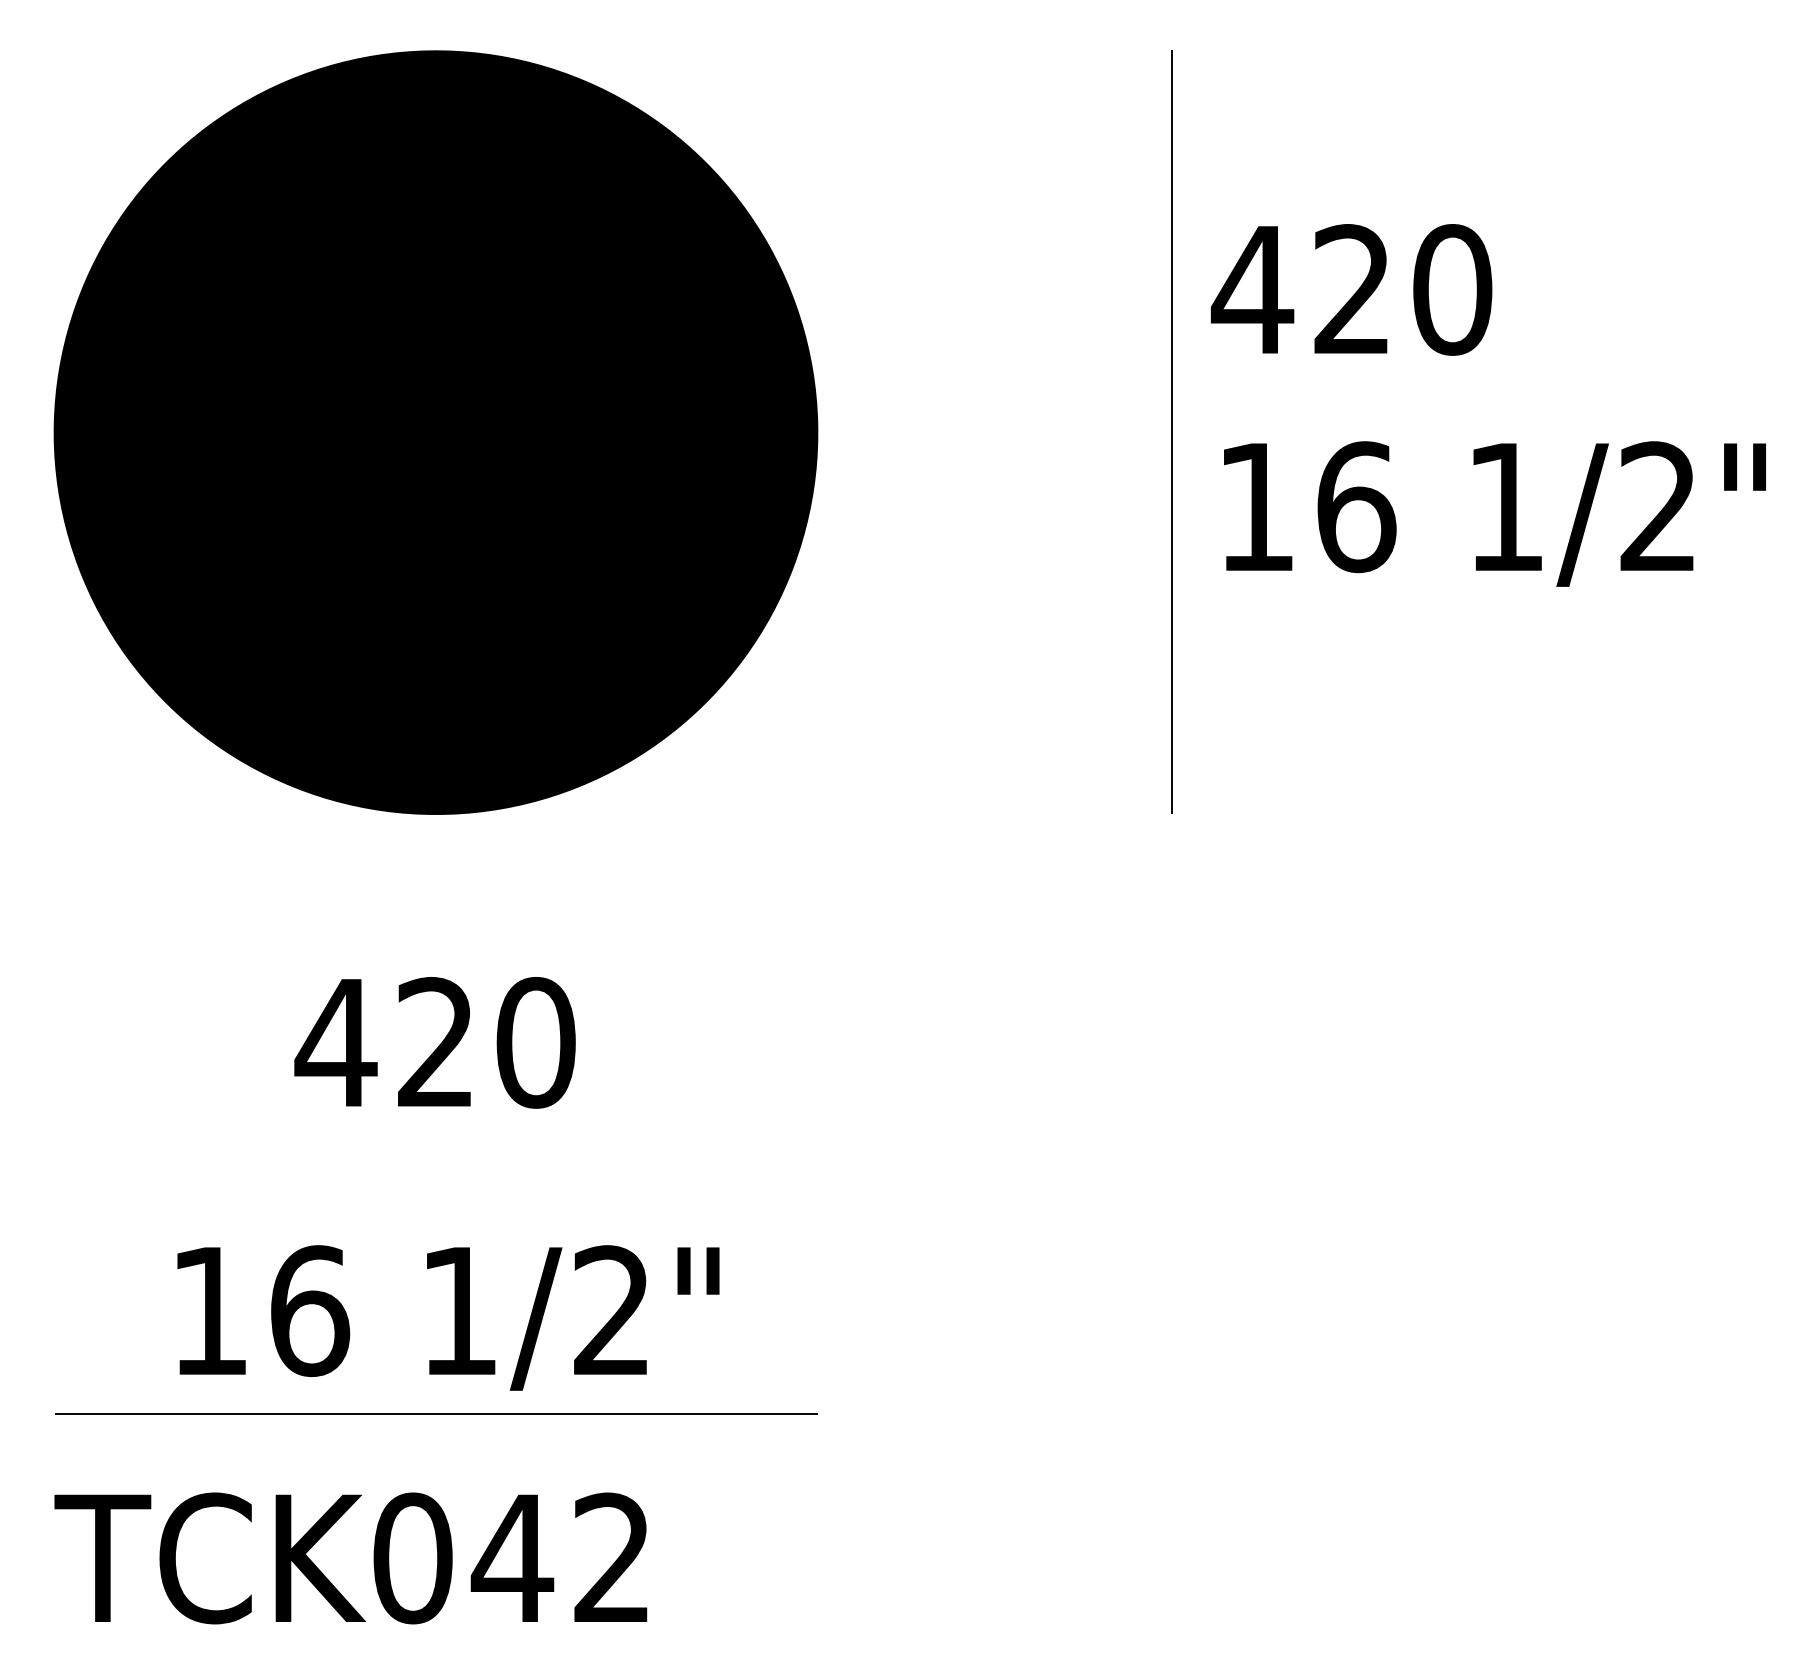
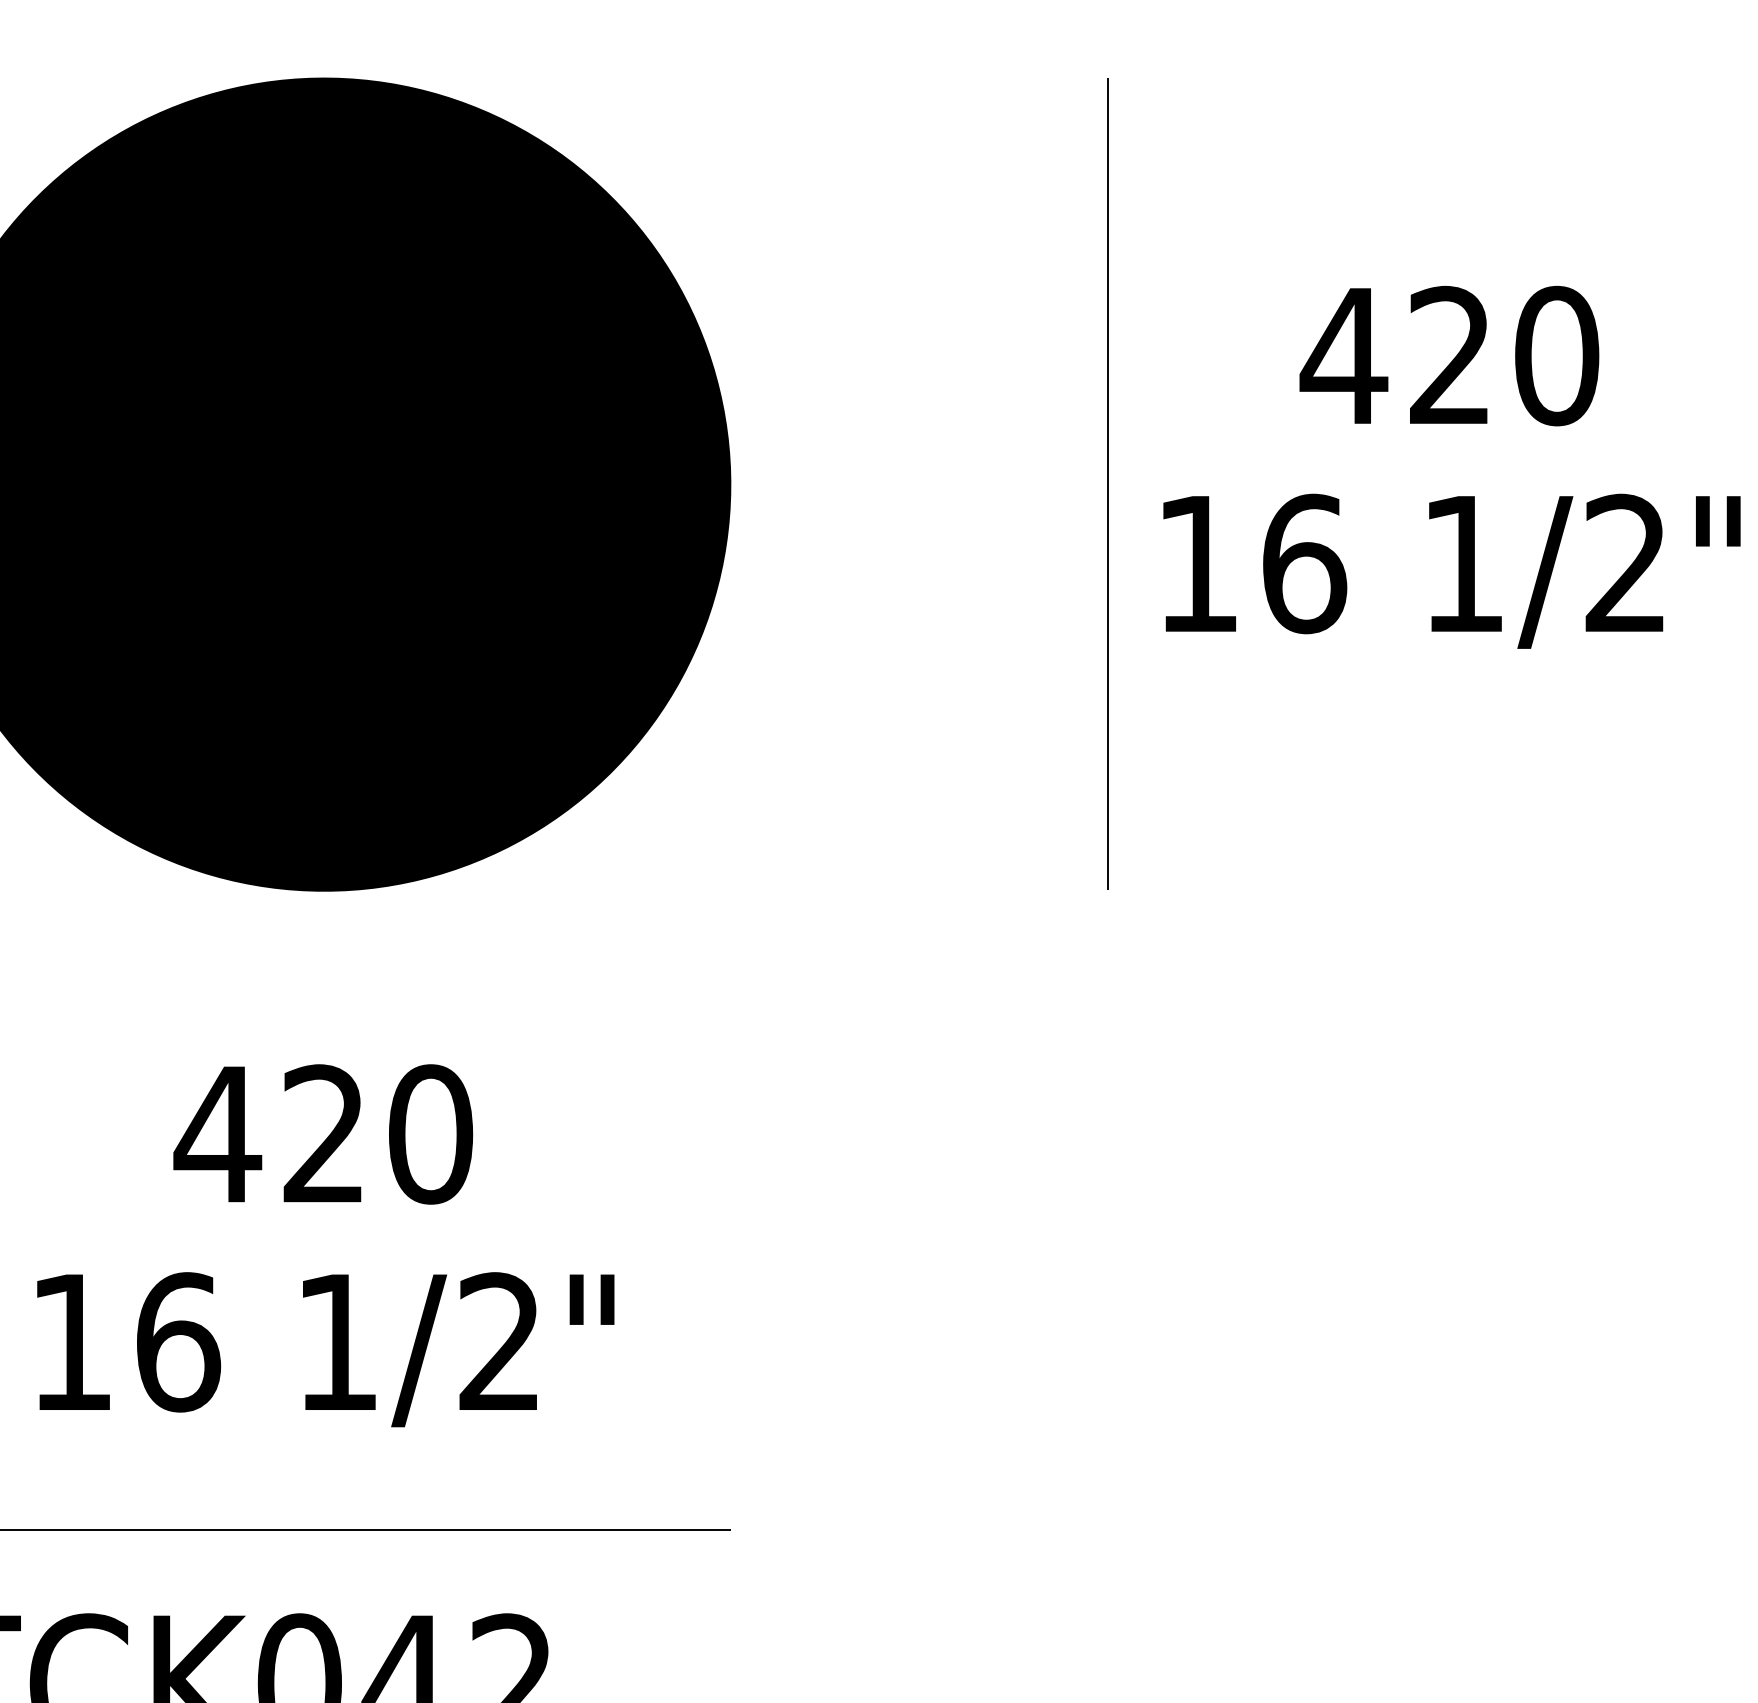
text: (1351, 289) -> (1449, 355), moved
text: (448, 1317) -> (325, 1349), moved

